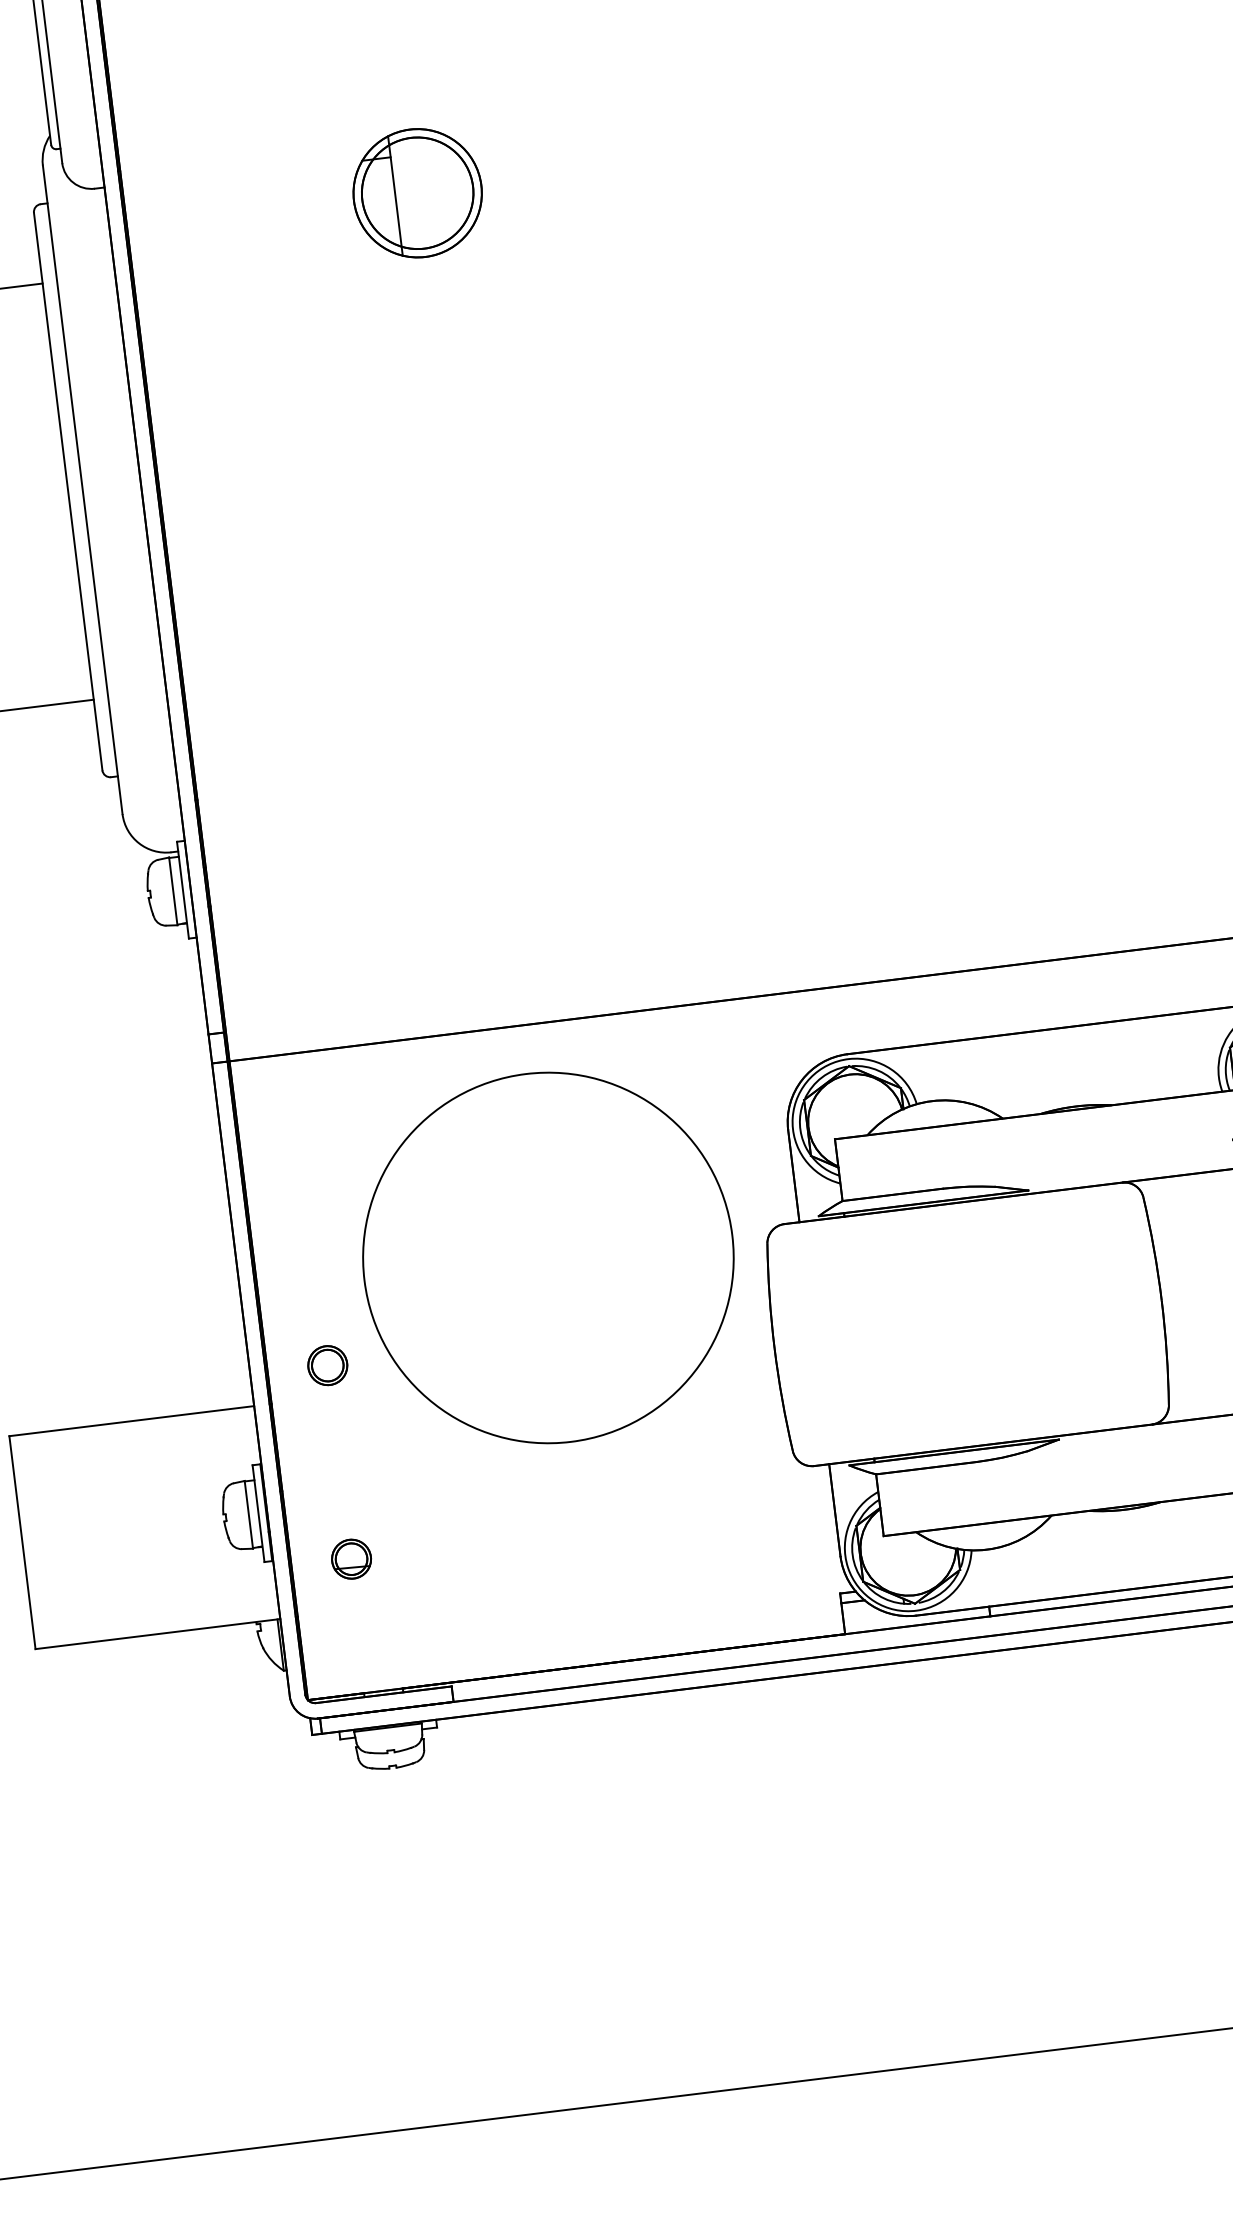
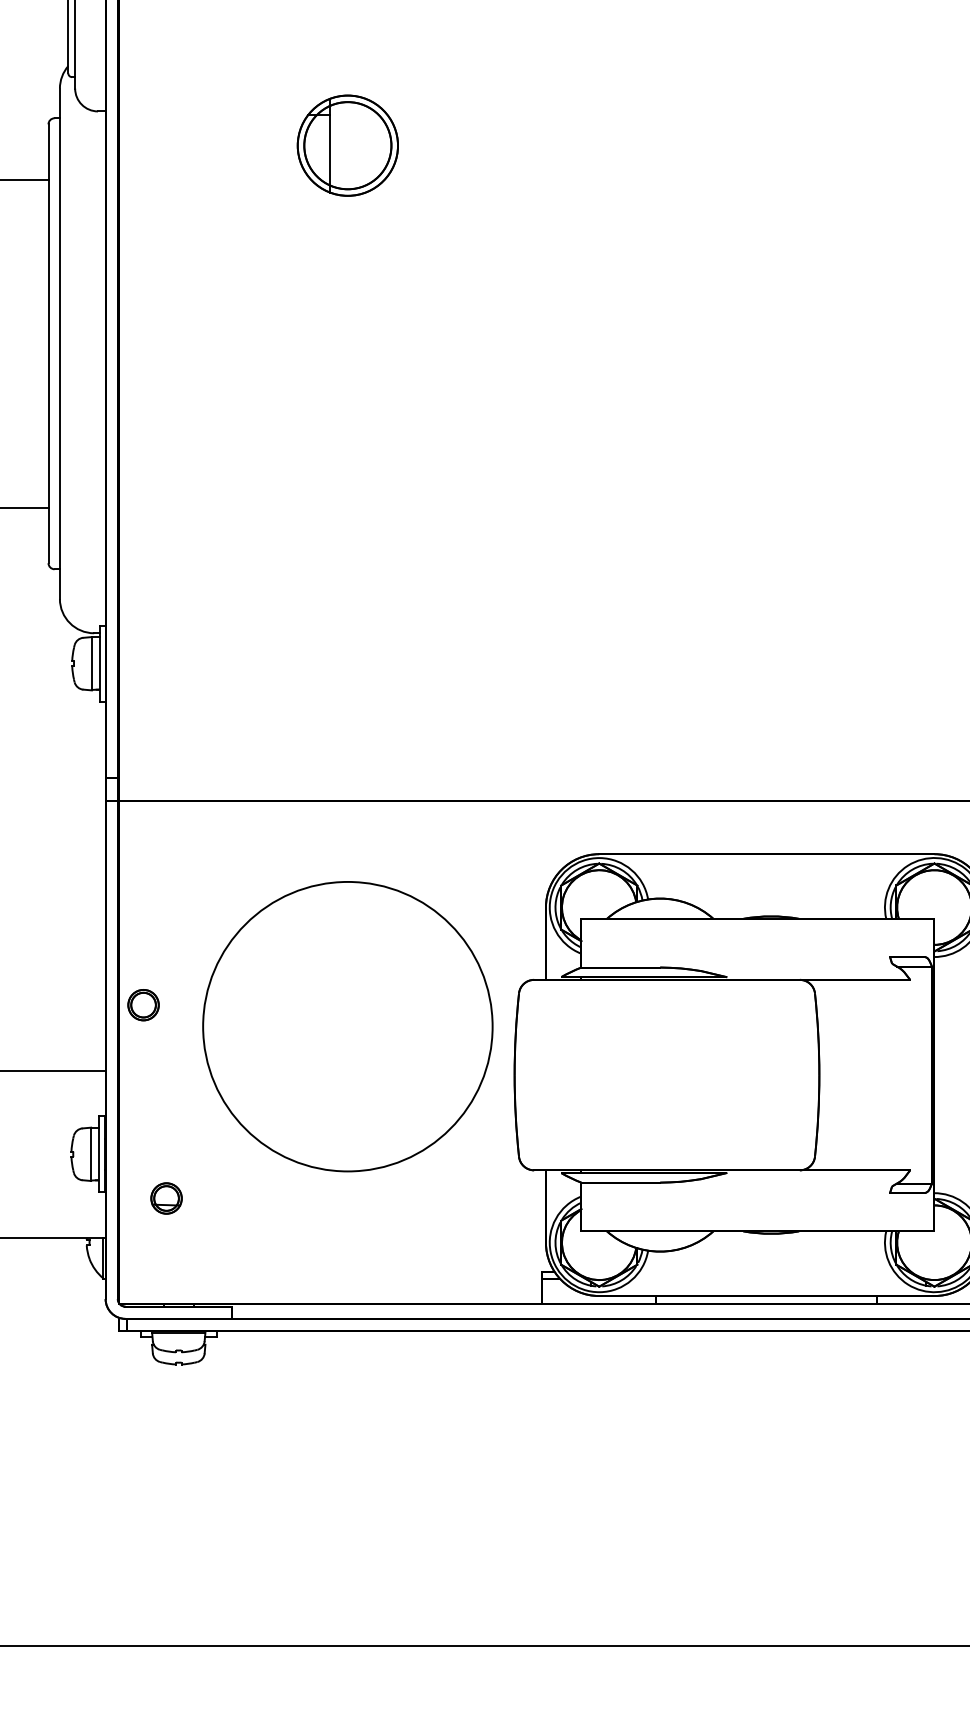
part: (547, 1257) -> (347, 1026), moved
part: (327, 1366) -> (143, 1005), moved

